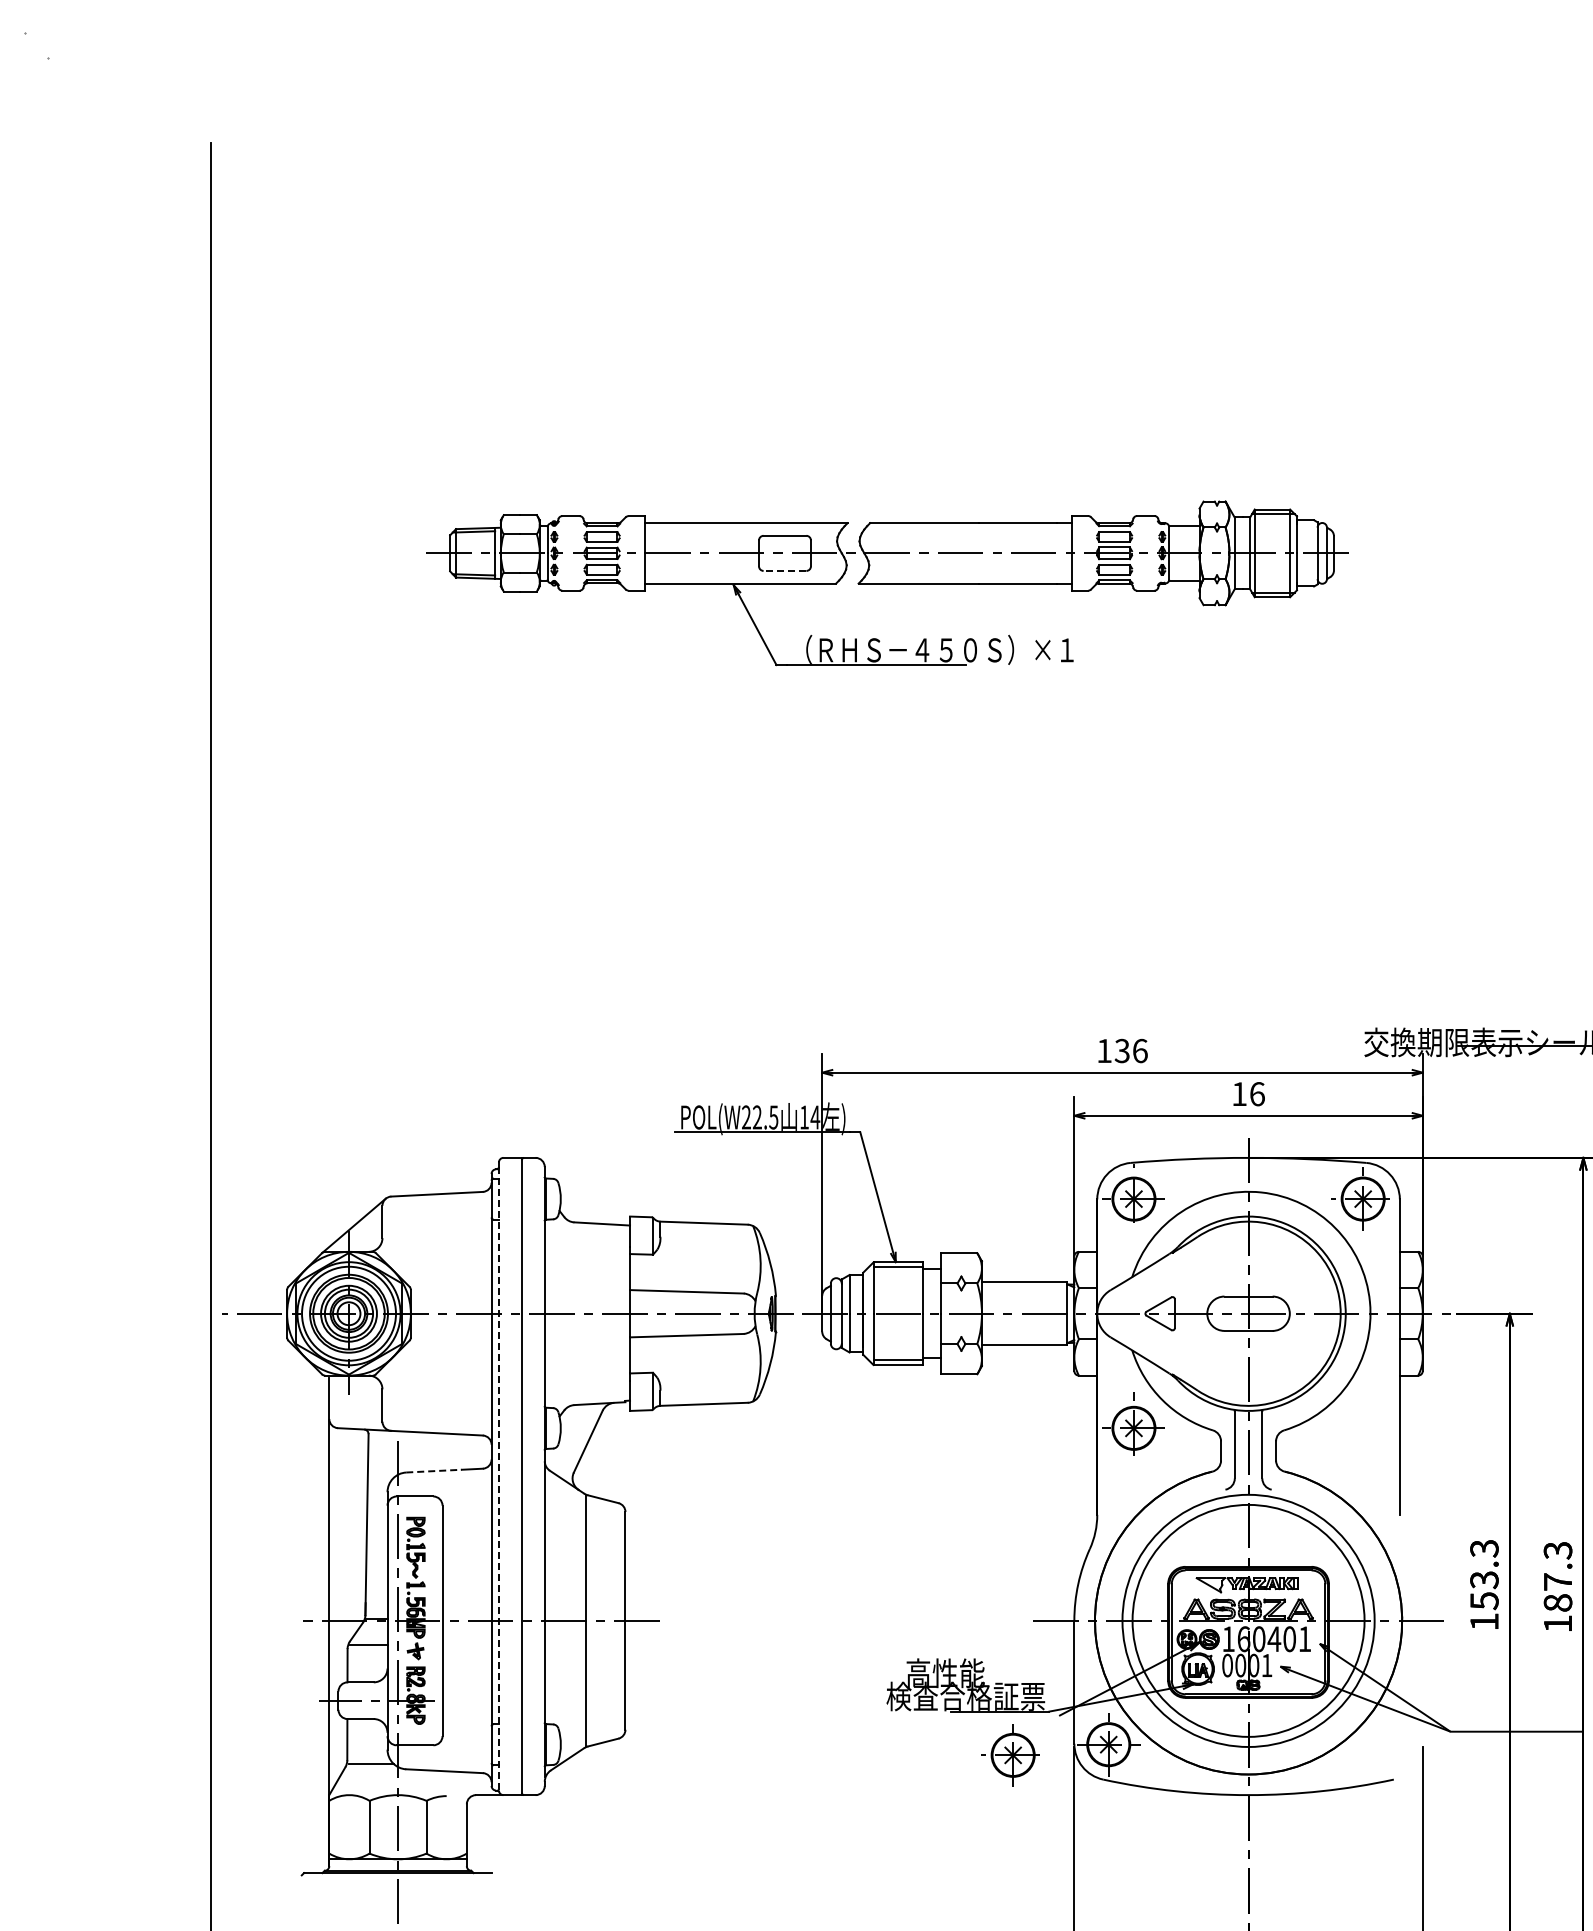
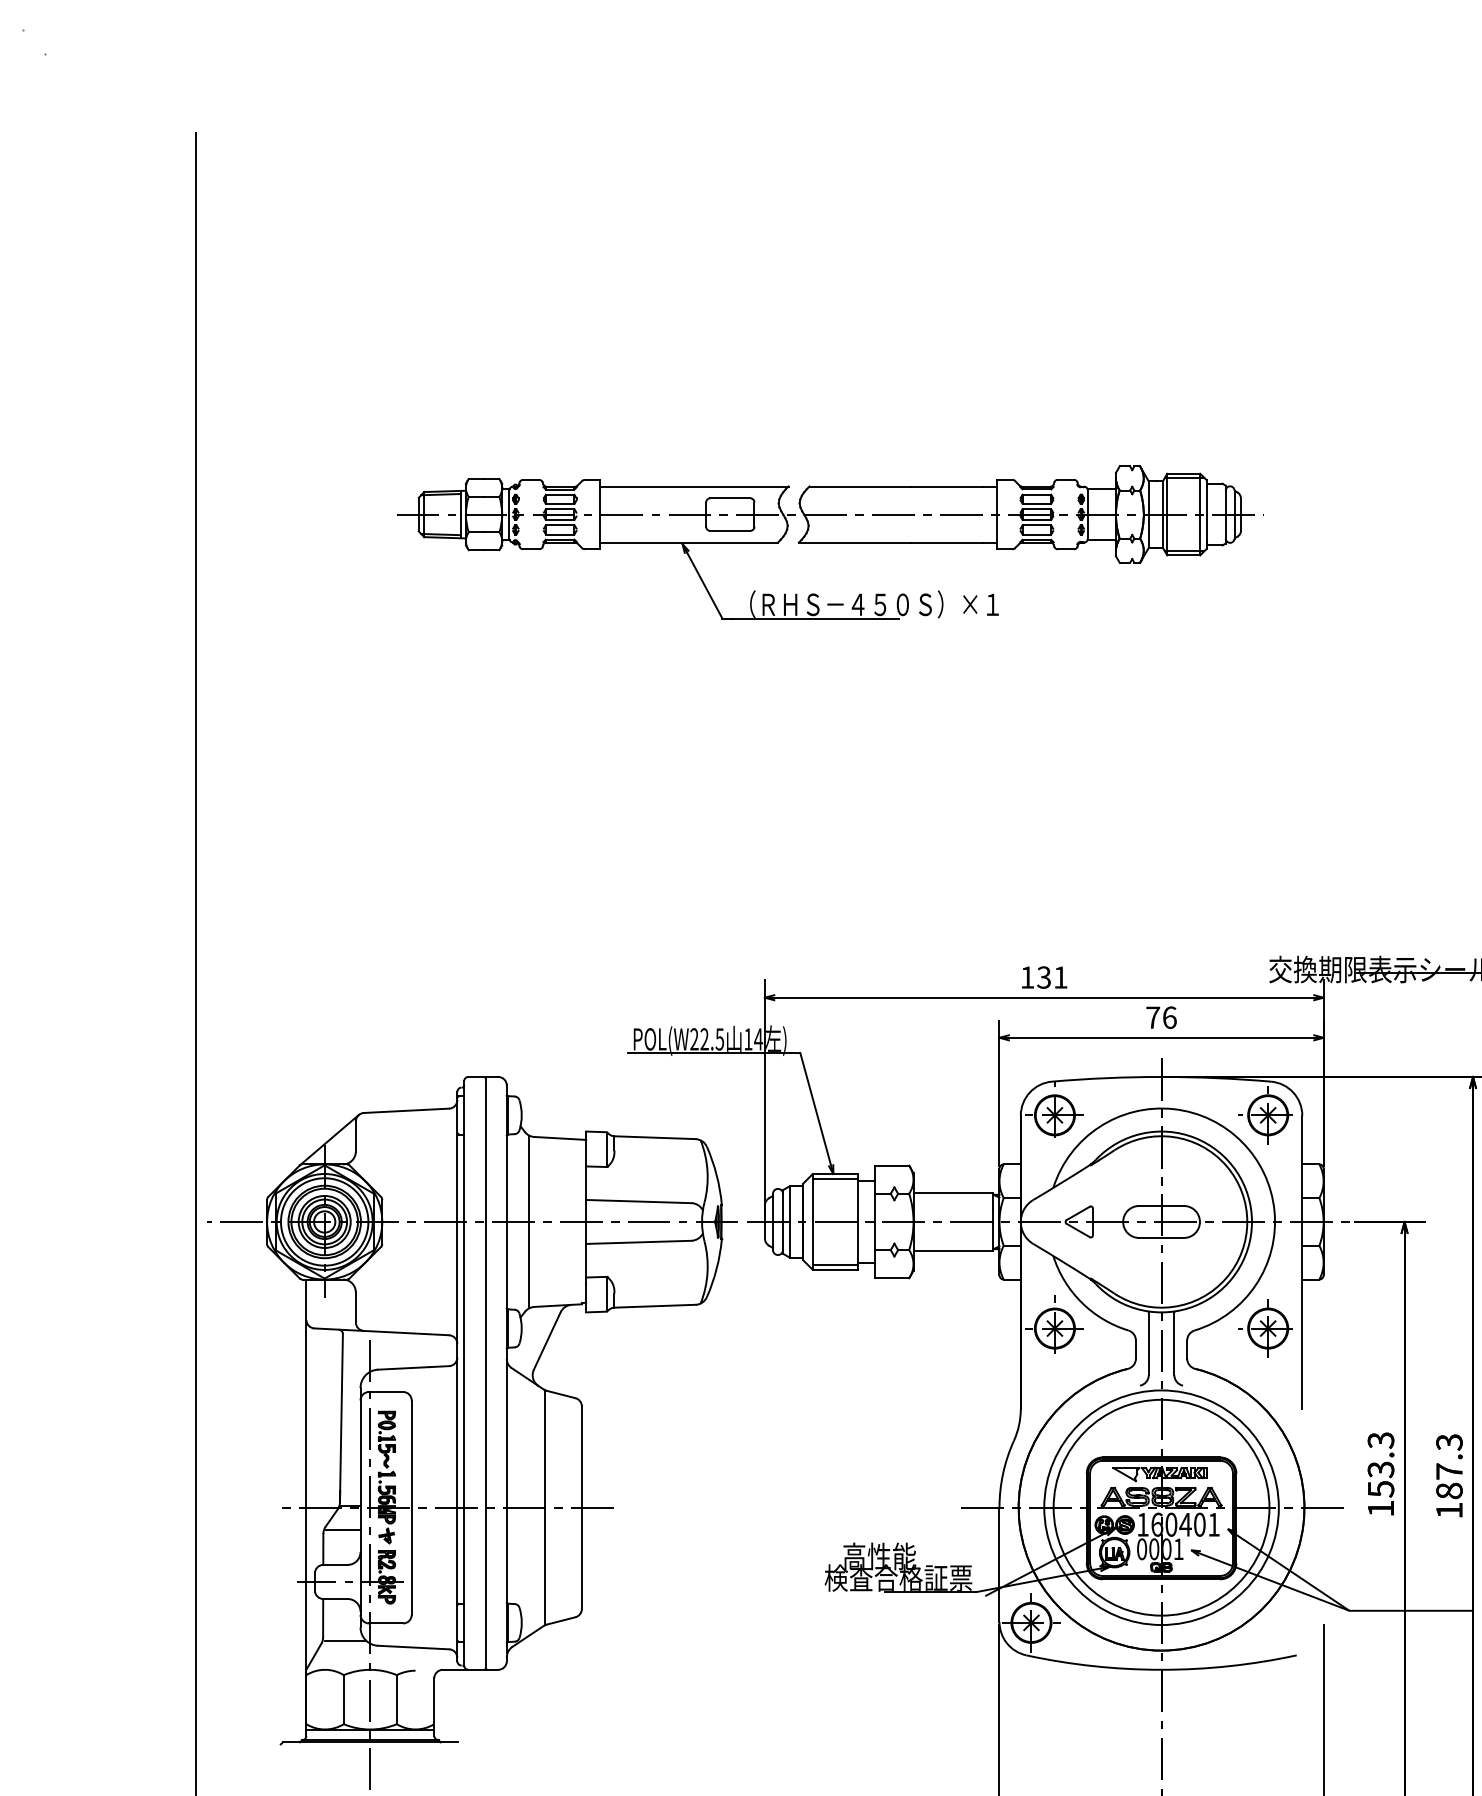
line: (784, 570) -> (729, 530), dashed -> solid
text: (1140, 1050) -> (1061, 977), 136 -> 131
text: (1239, 1093) -> (1153, 1017), 16 -> 76
line: (568, 1313) -> (528, 1221), added
line: (434, 1471) -> (404, 1368), dashed -> solid
line: (498, 1478) -> (463, 1375), dashed -> solid
part: (1010, 1755) -> (1265, 1328), moved

